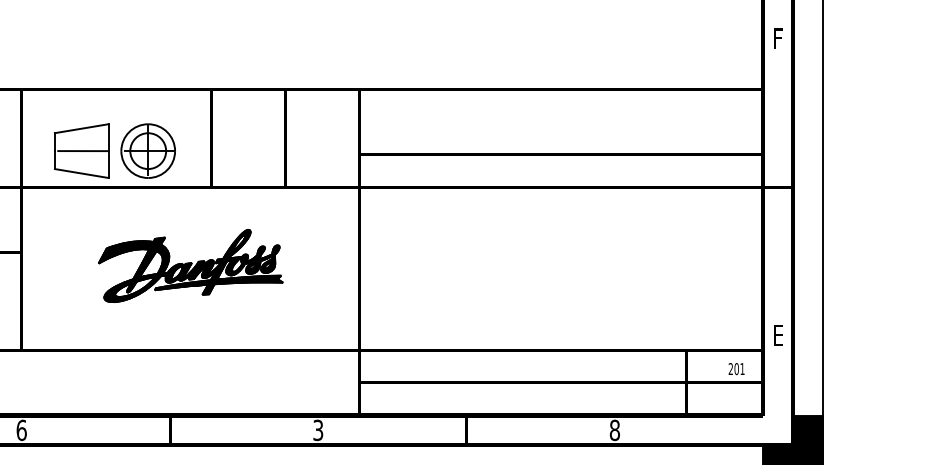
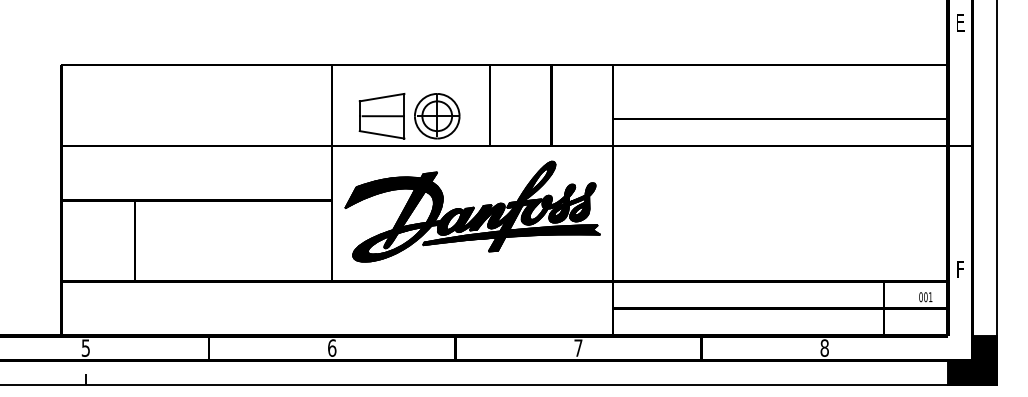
text: (779, 39) -> (961, 23), F -> E
part: (190, 265) -> (472, 211), size x1.67
text: (779, 336) -> (961, 270), E -> F
text: (730, 369) -> (920, 297), 201 -> 001
text: (318, 429) -> (578, 347), 3 -> 7

